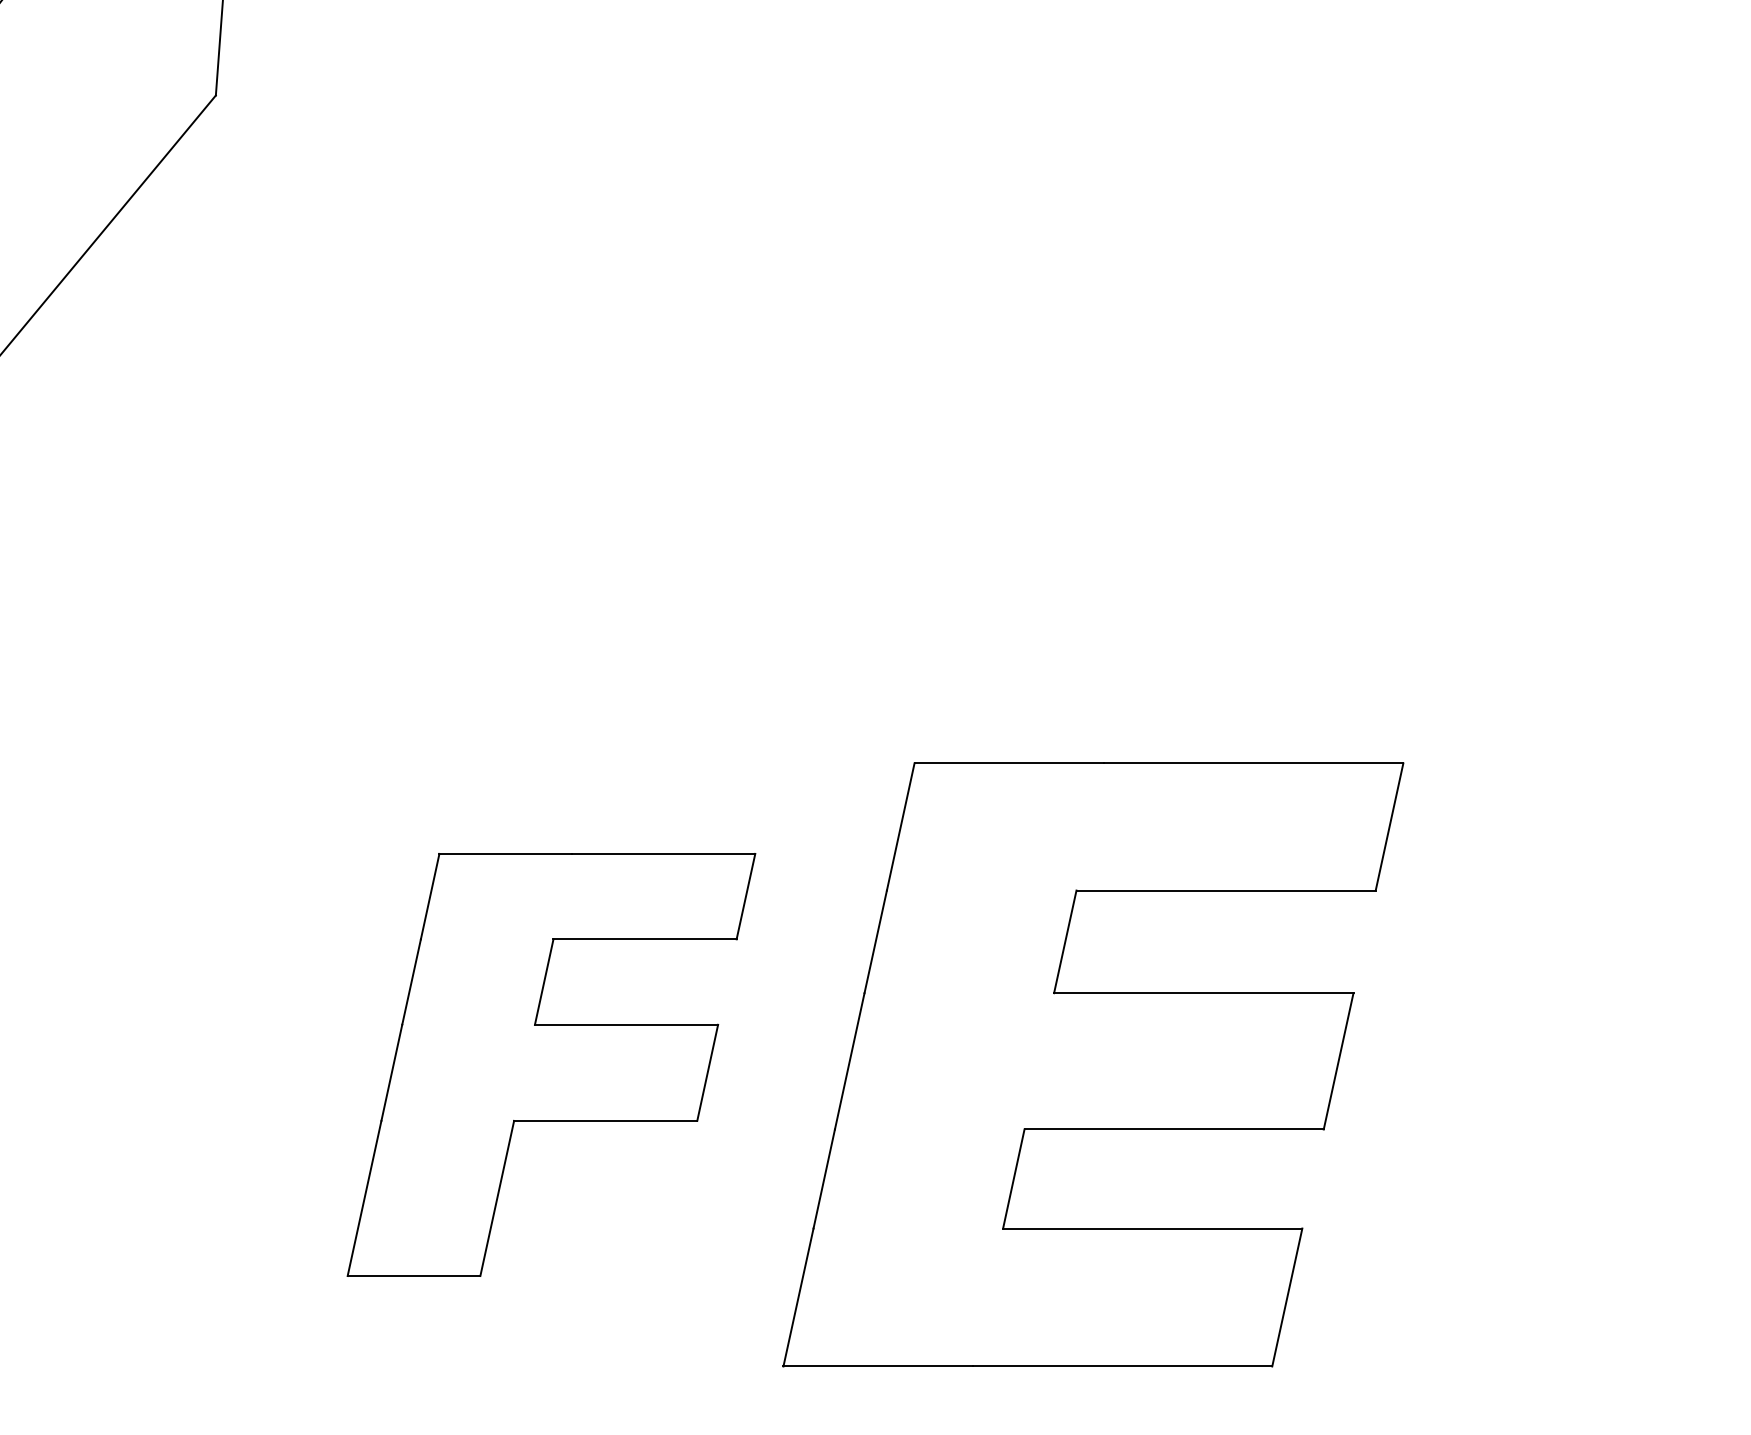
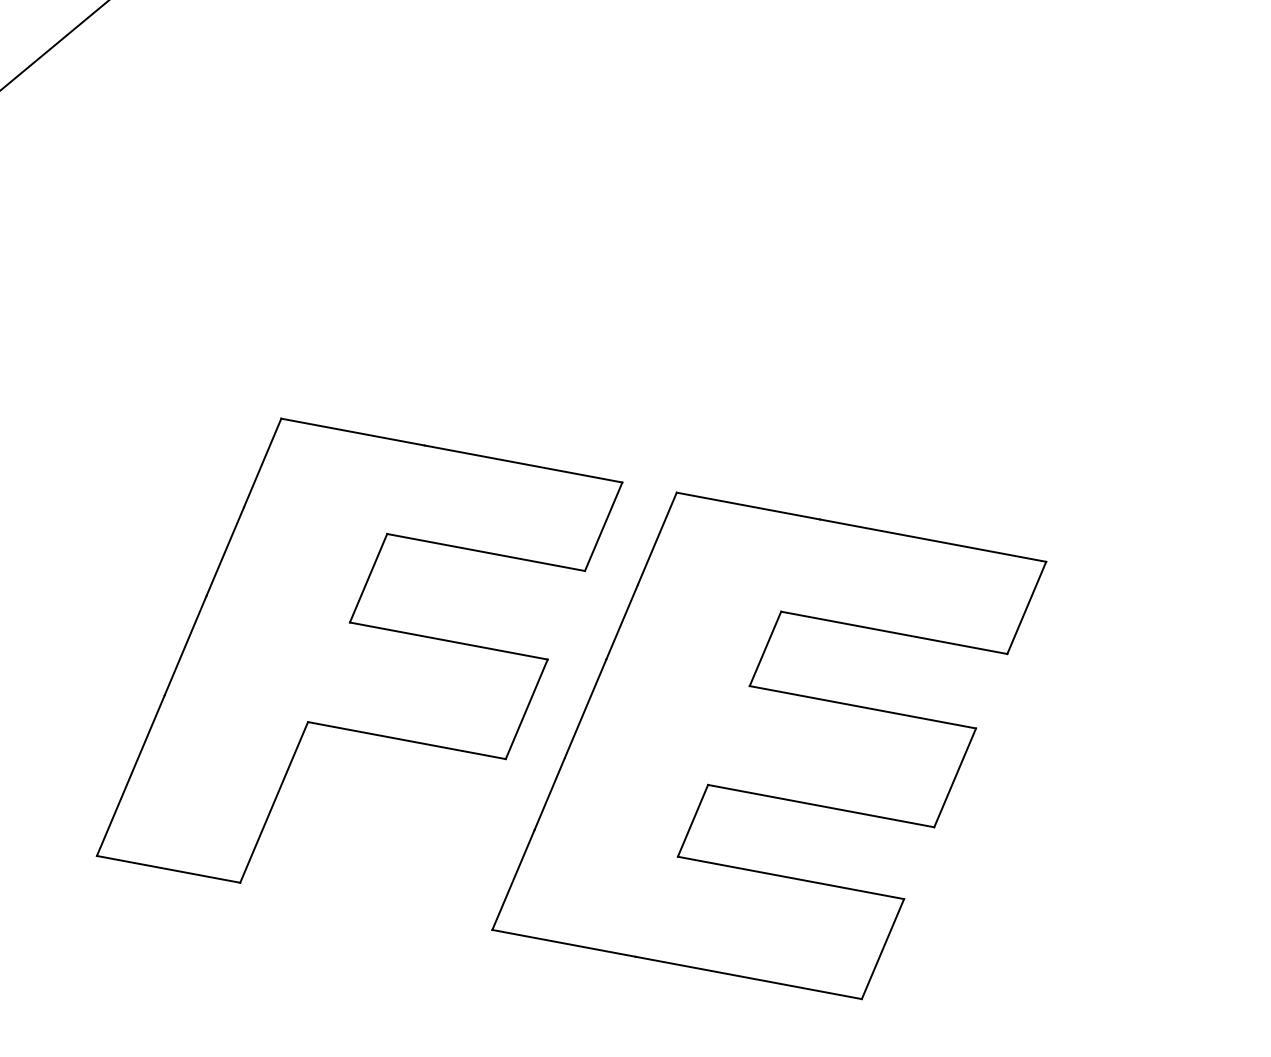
part: (551, 1064) -> (359, 668), size x1.43

